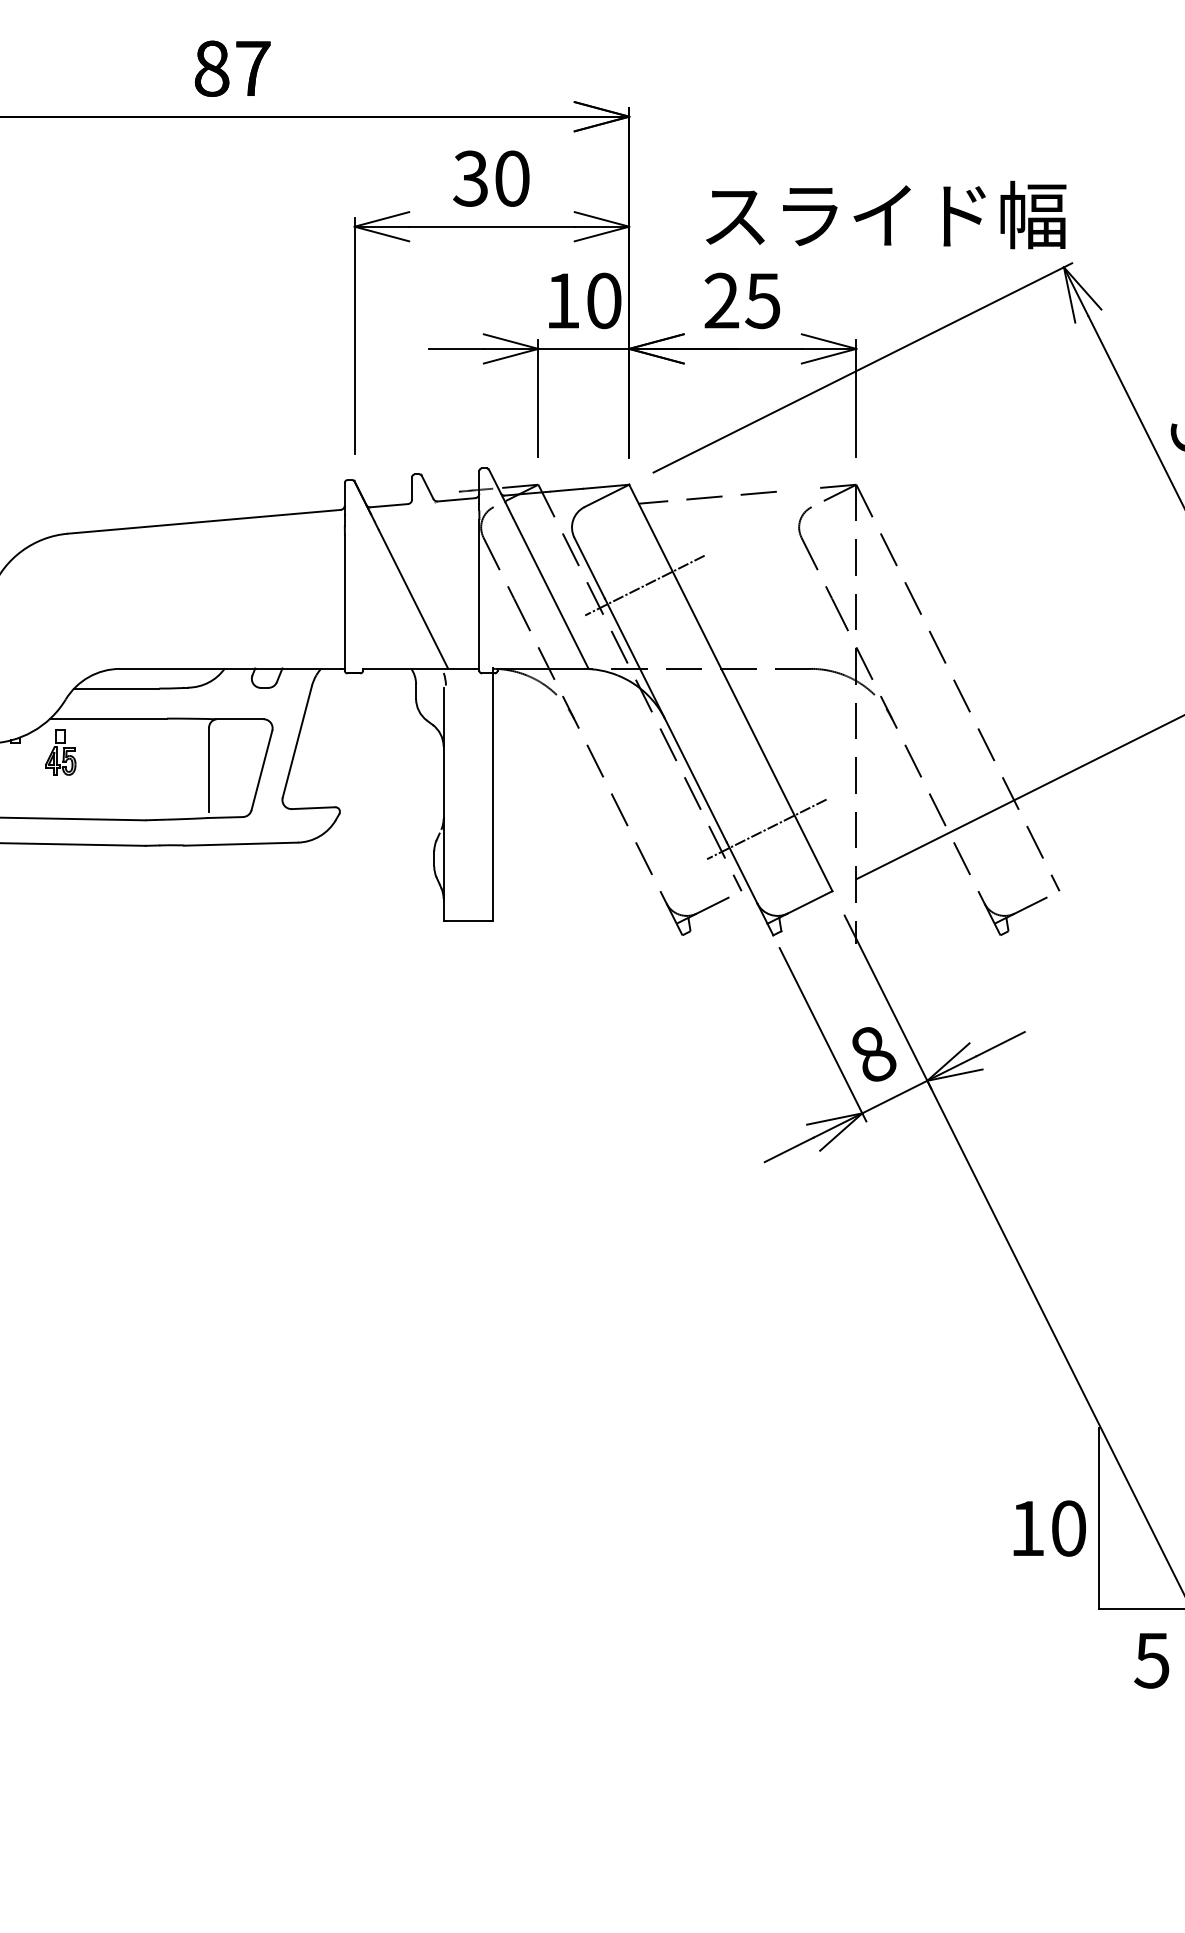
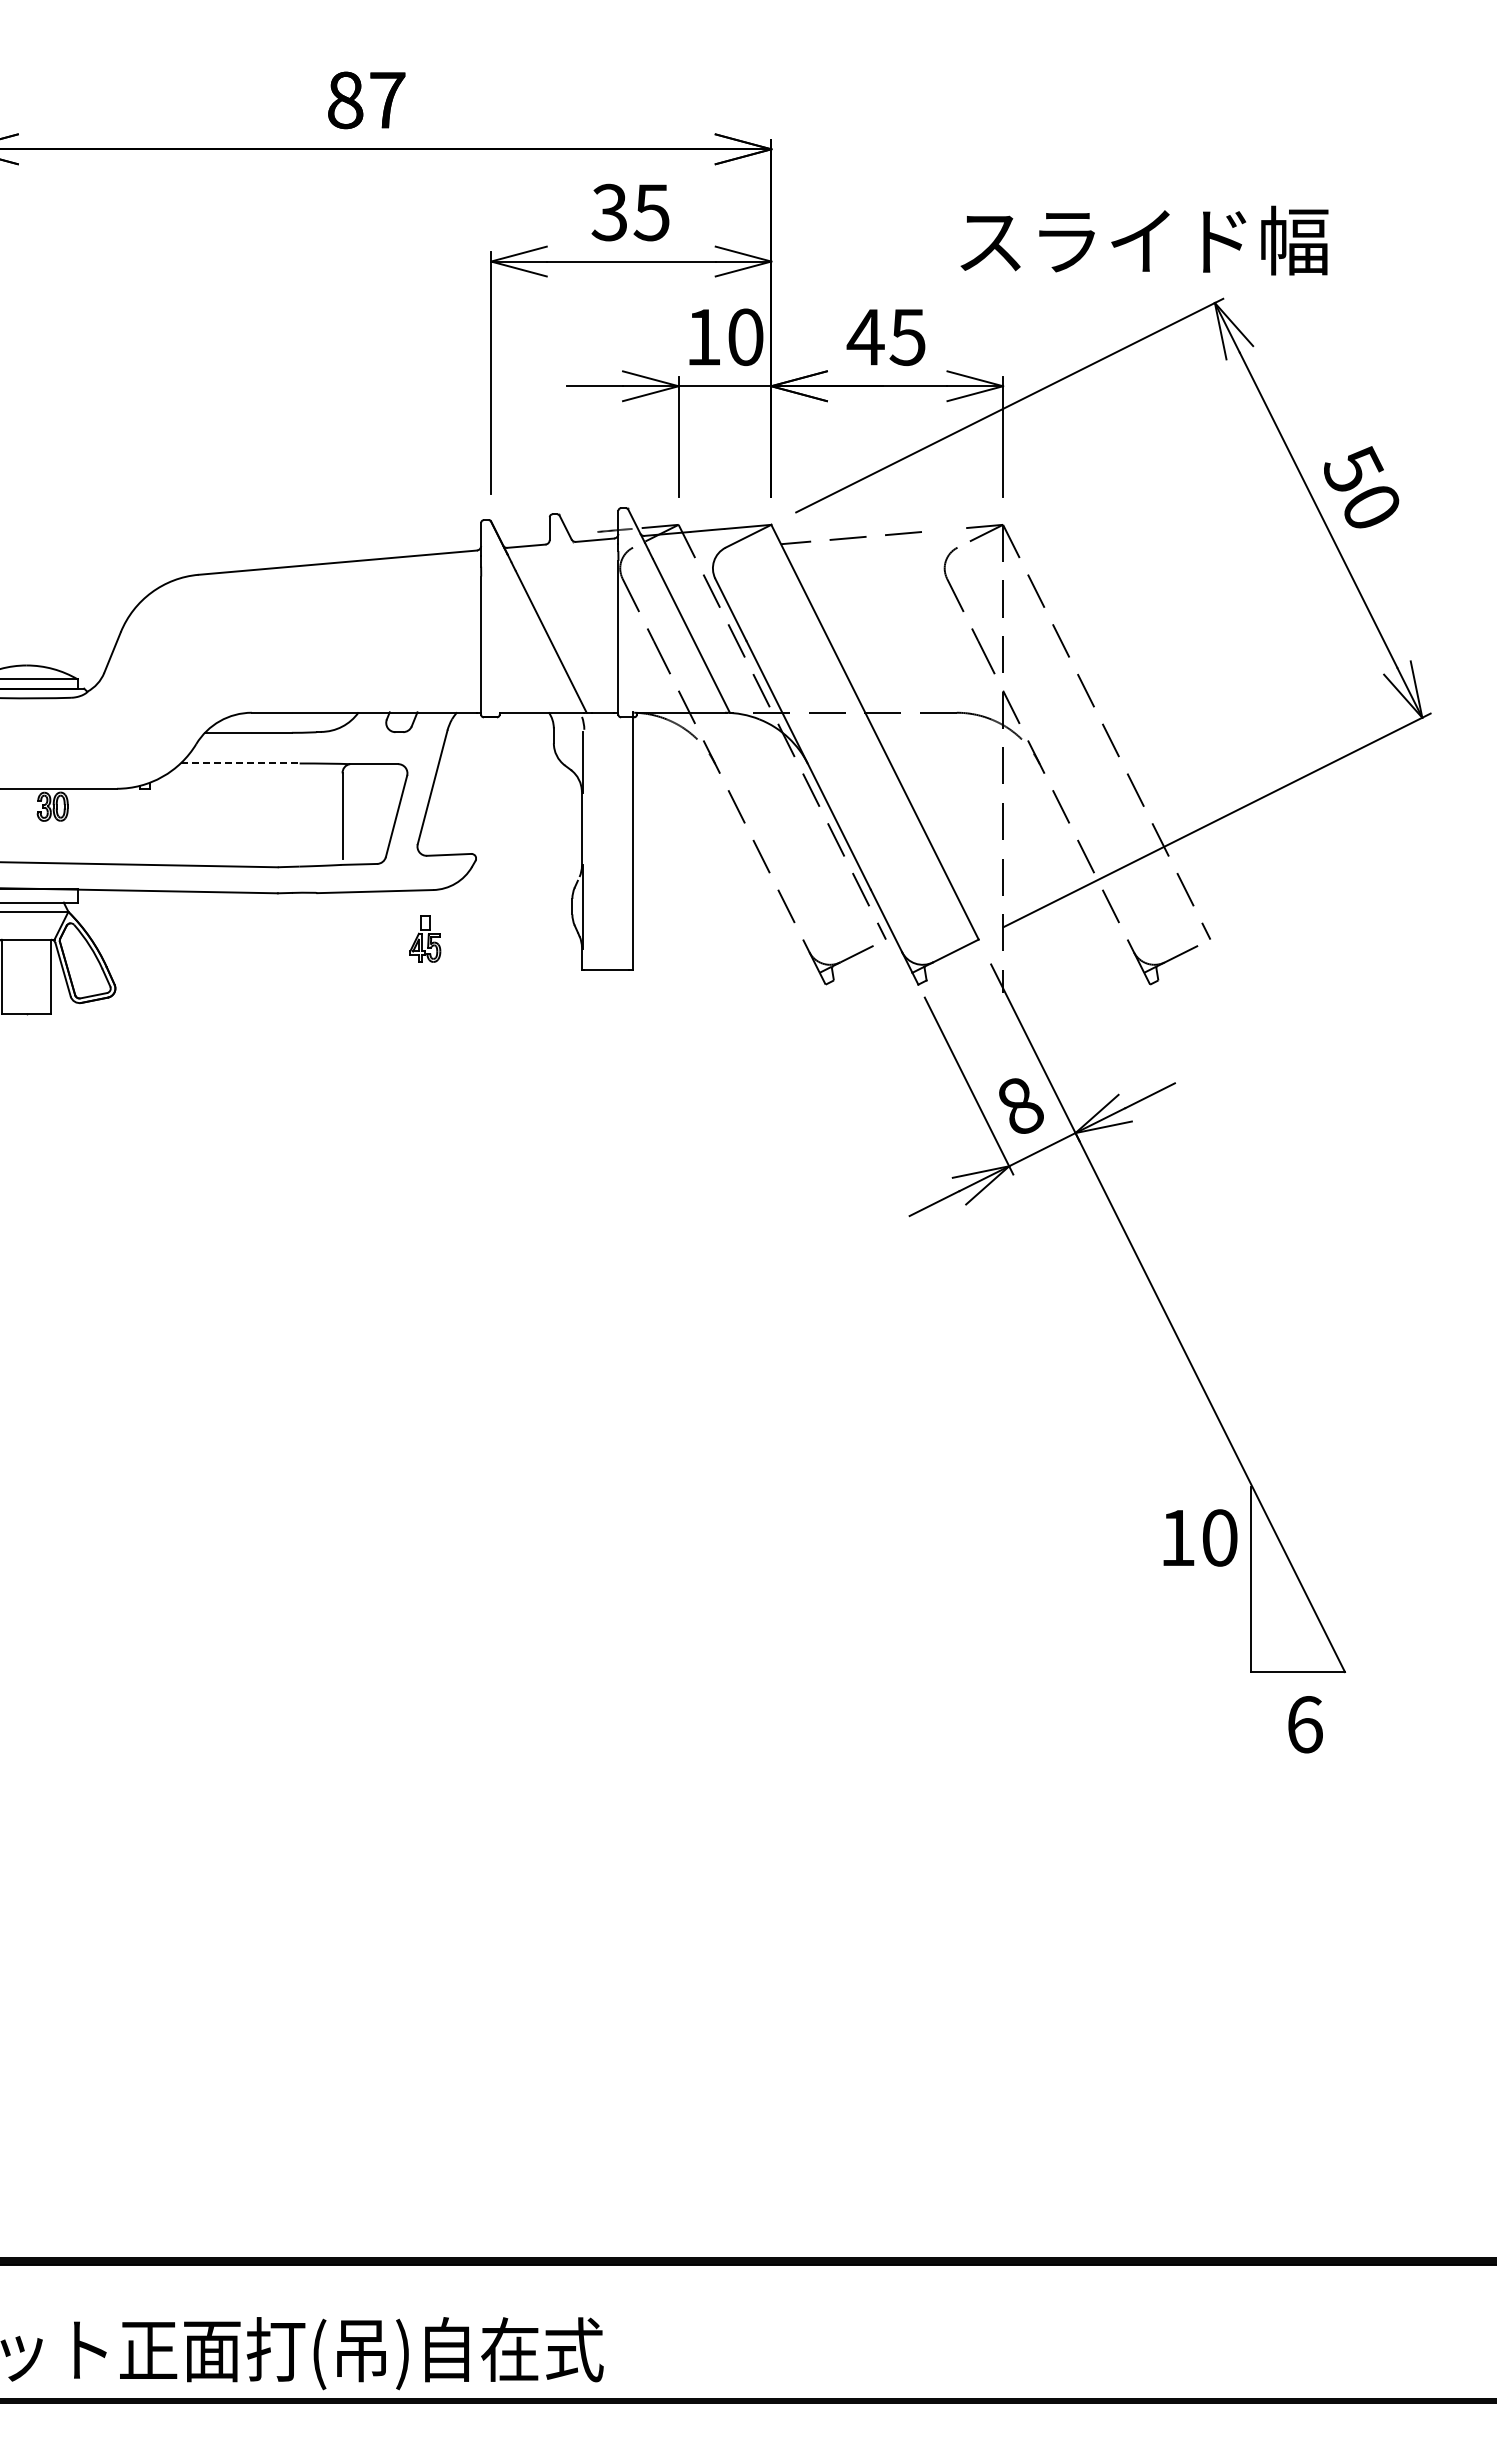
text: (511, 178) -> (651, 212), 30 -> 35
text: (886, 214) -> (1144, 240), moved
text: (721, 300) -> (865, 336), 25 -> 45
line: (645, 585) -> (787, 627), removed
line: (109, 718) -> (240, 763), solid -> dashed
part: (60, 751) -> (425, 938), moved
line: (766, 829) -> (911, 876), removed
text: (1049, 1528) -> (1200, 1537), moved
text: (1151, 1660) -> (1304, 1724), 5 -> 6

